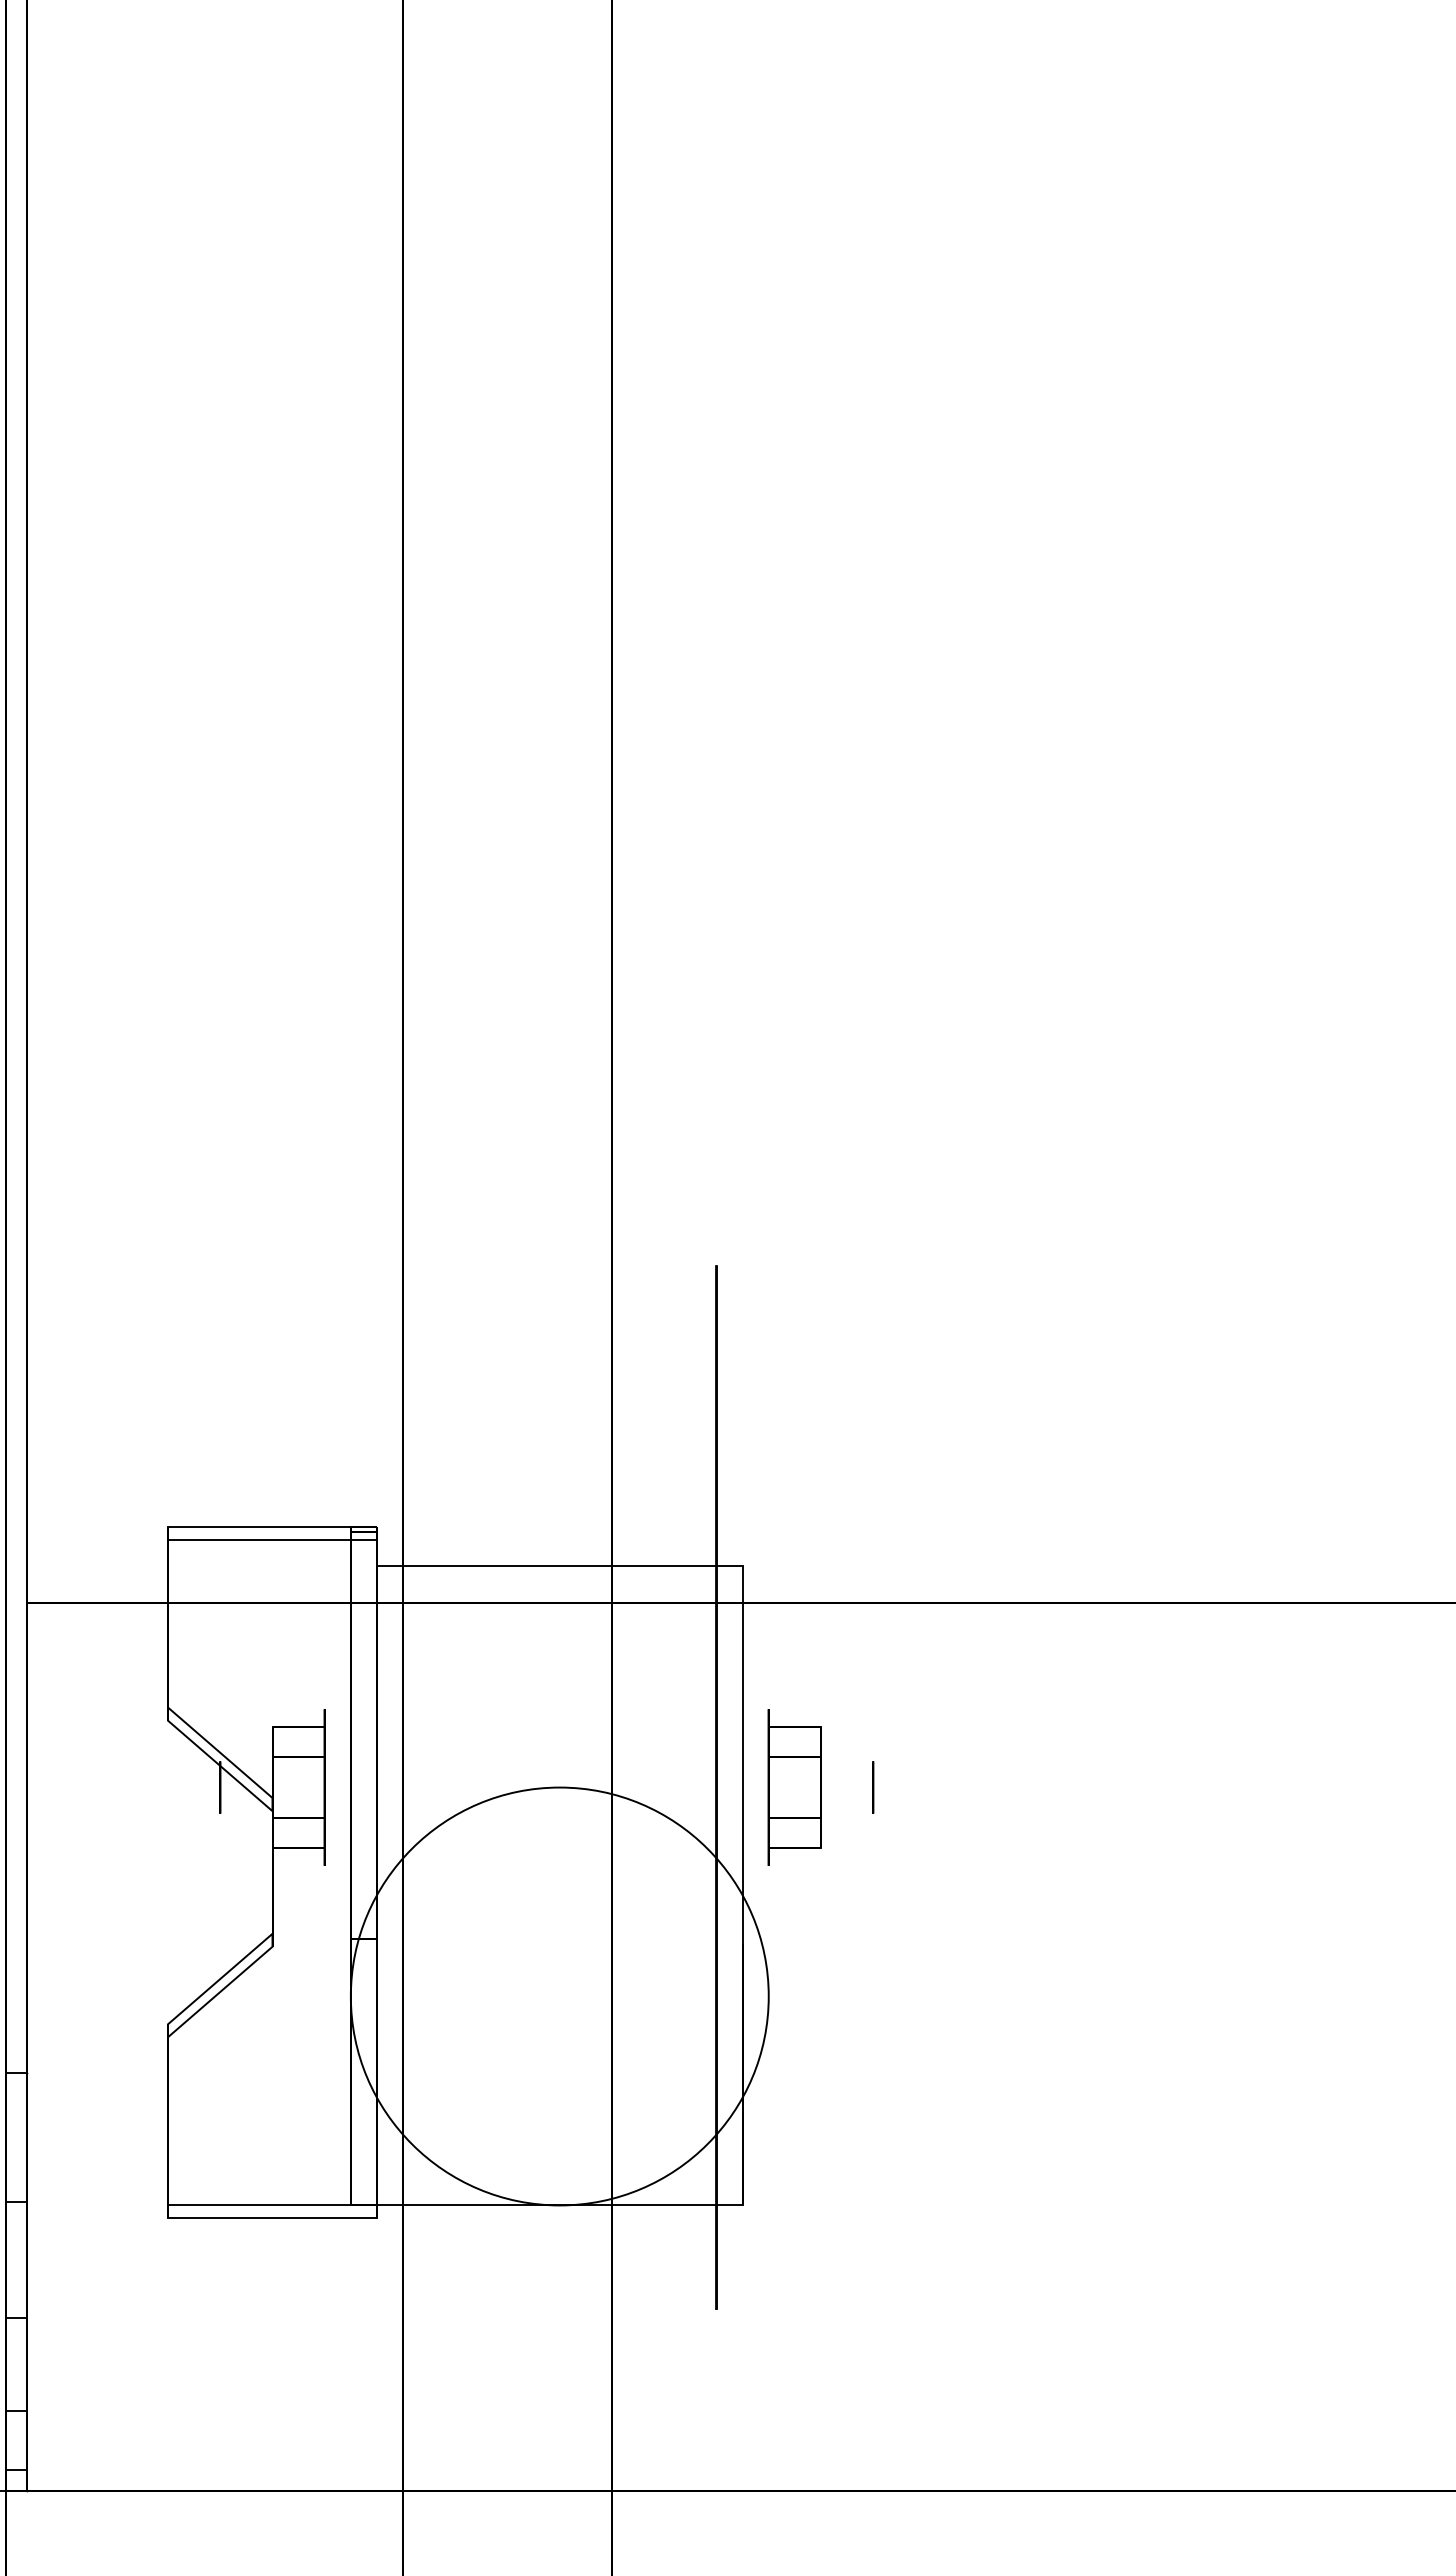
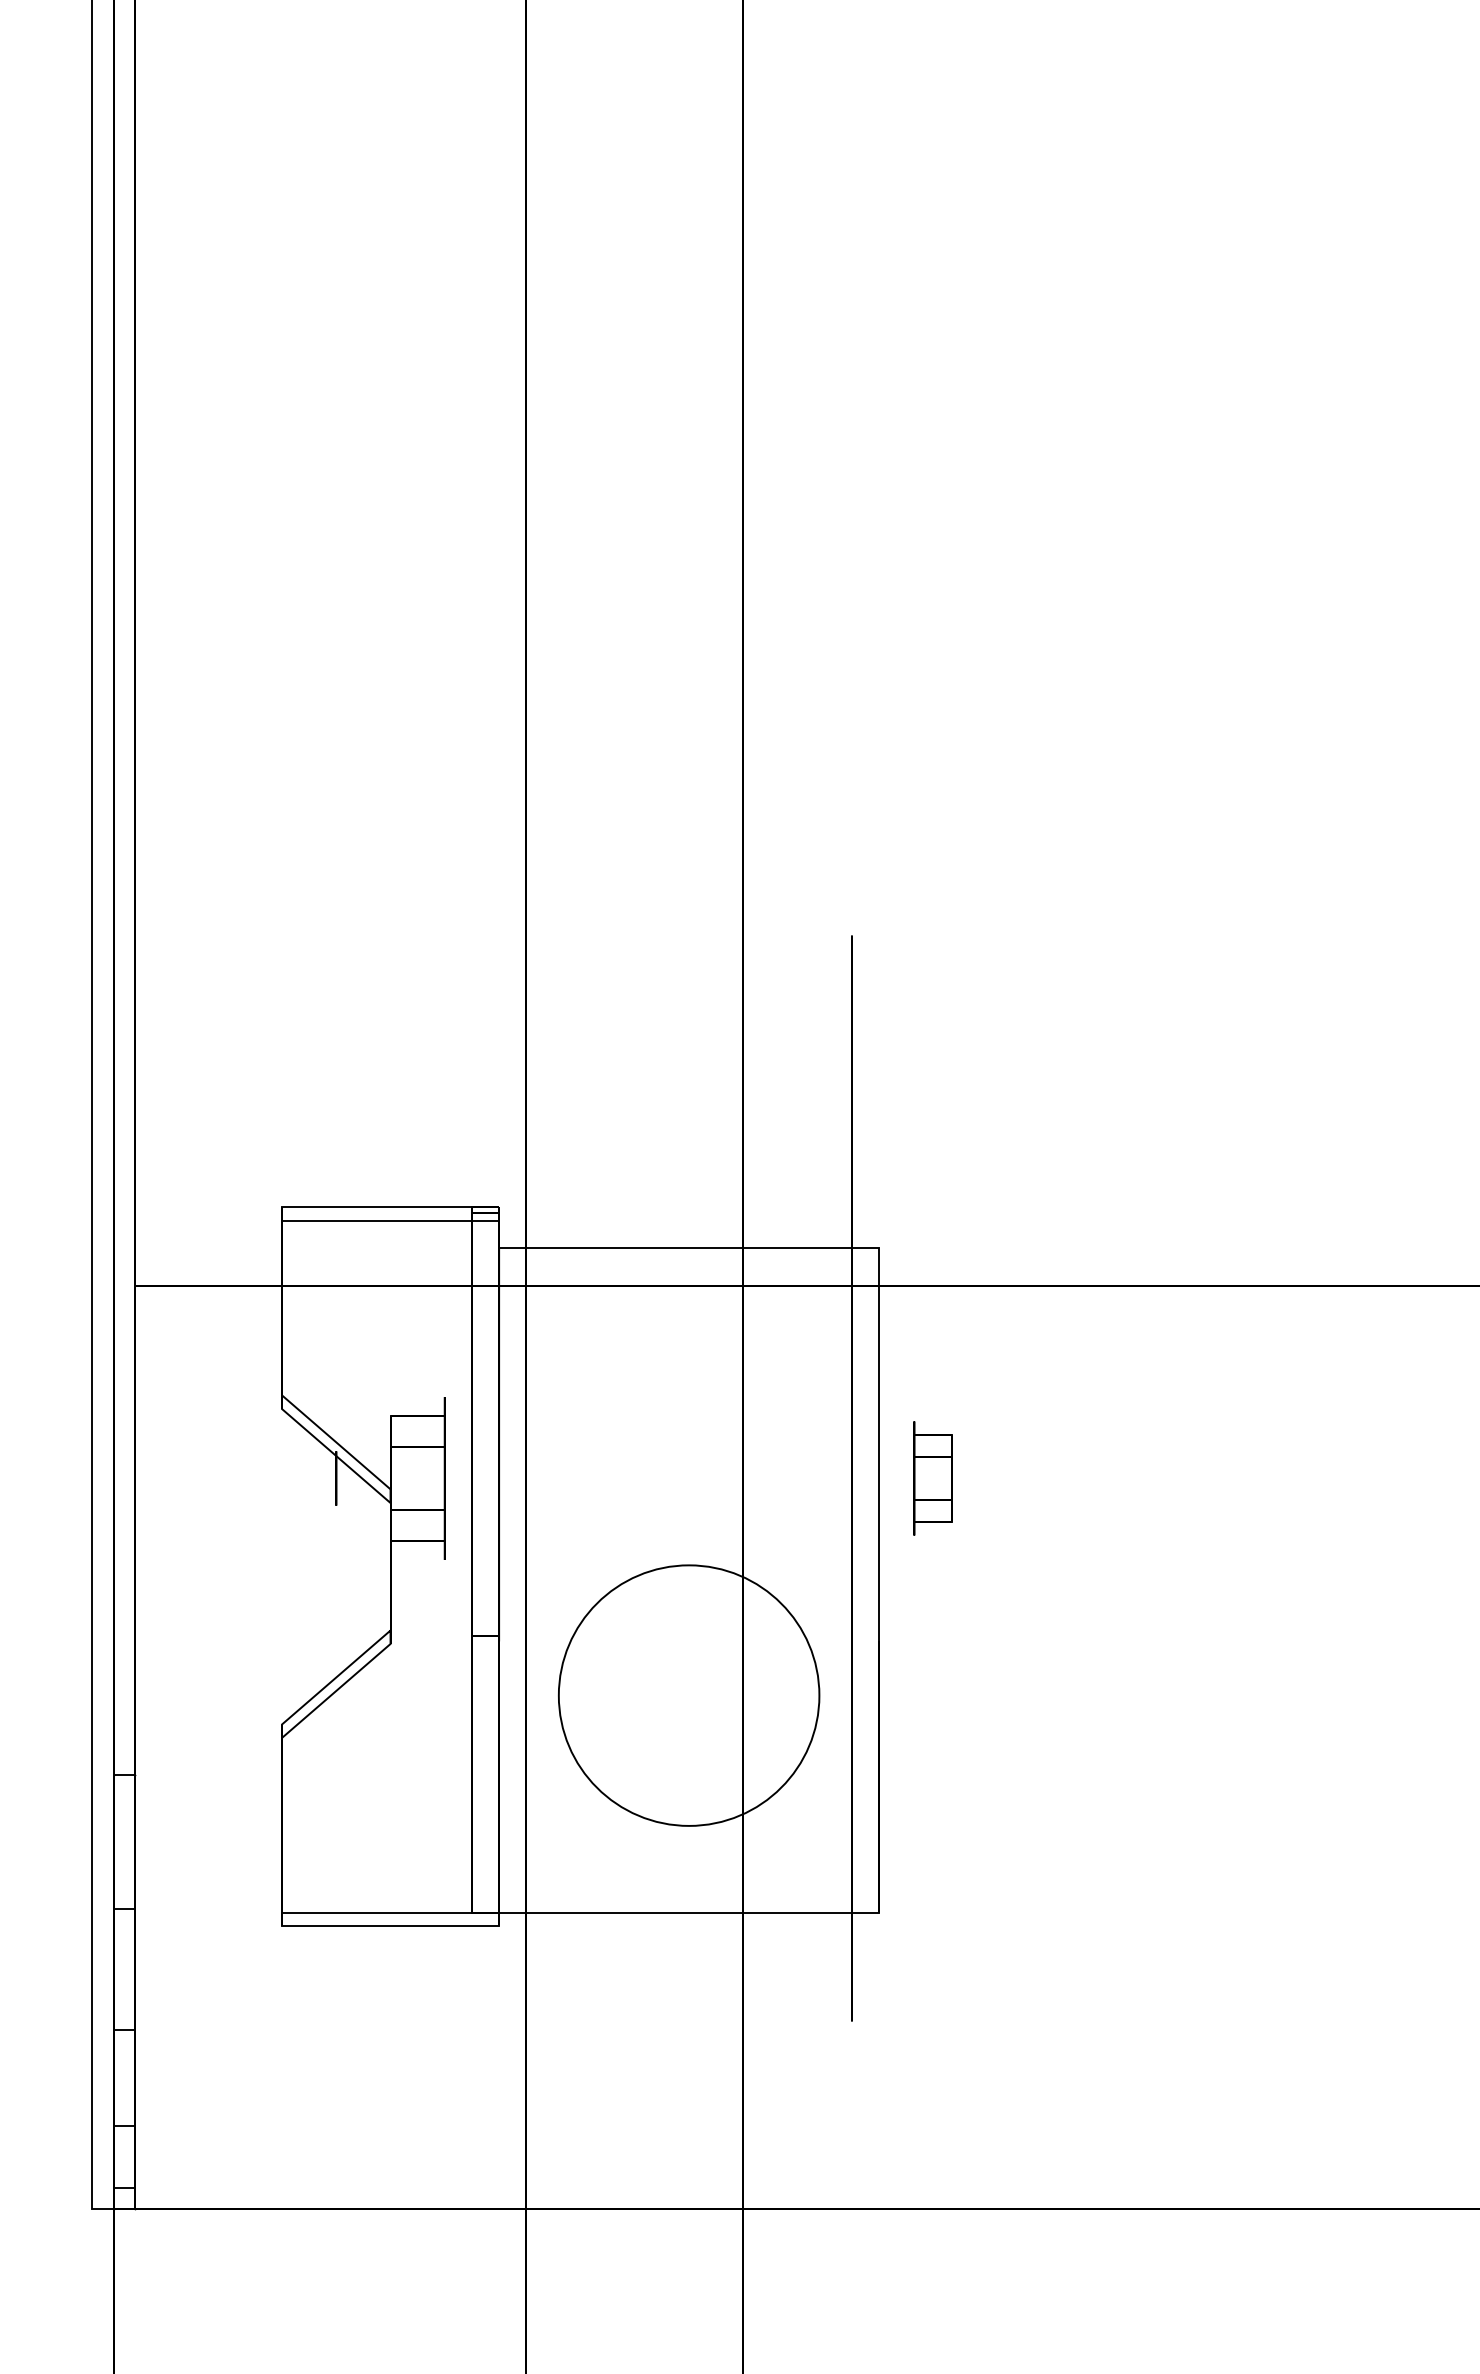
part: (794, 1787) -> (933, 1478), size x0.7
circle: (873, 1787) -> (1015, 1478), removed
circle: (559, 1996) -> (688, 1695), size x0.6

